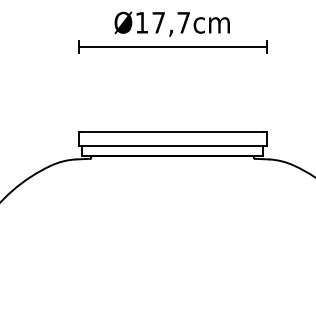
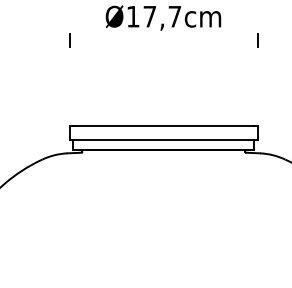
line: (172, 46) -> (163, 40), removed

